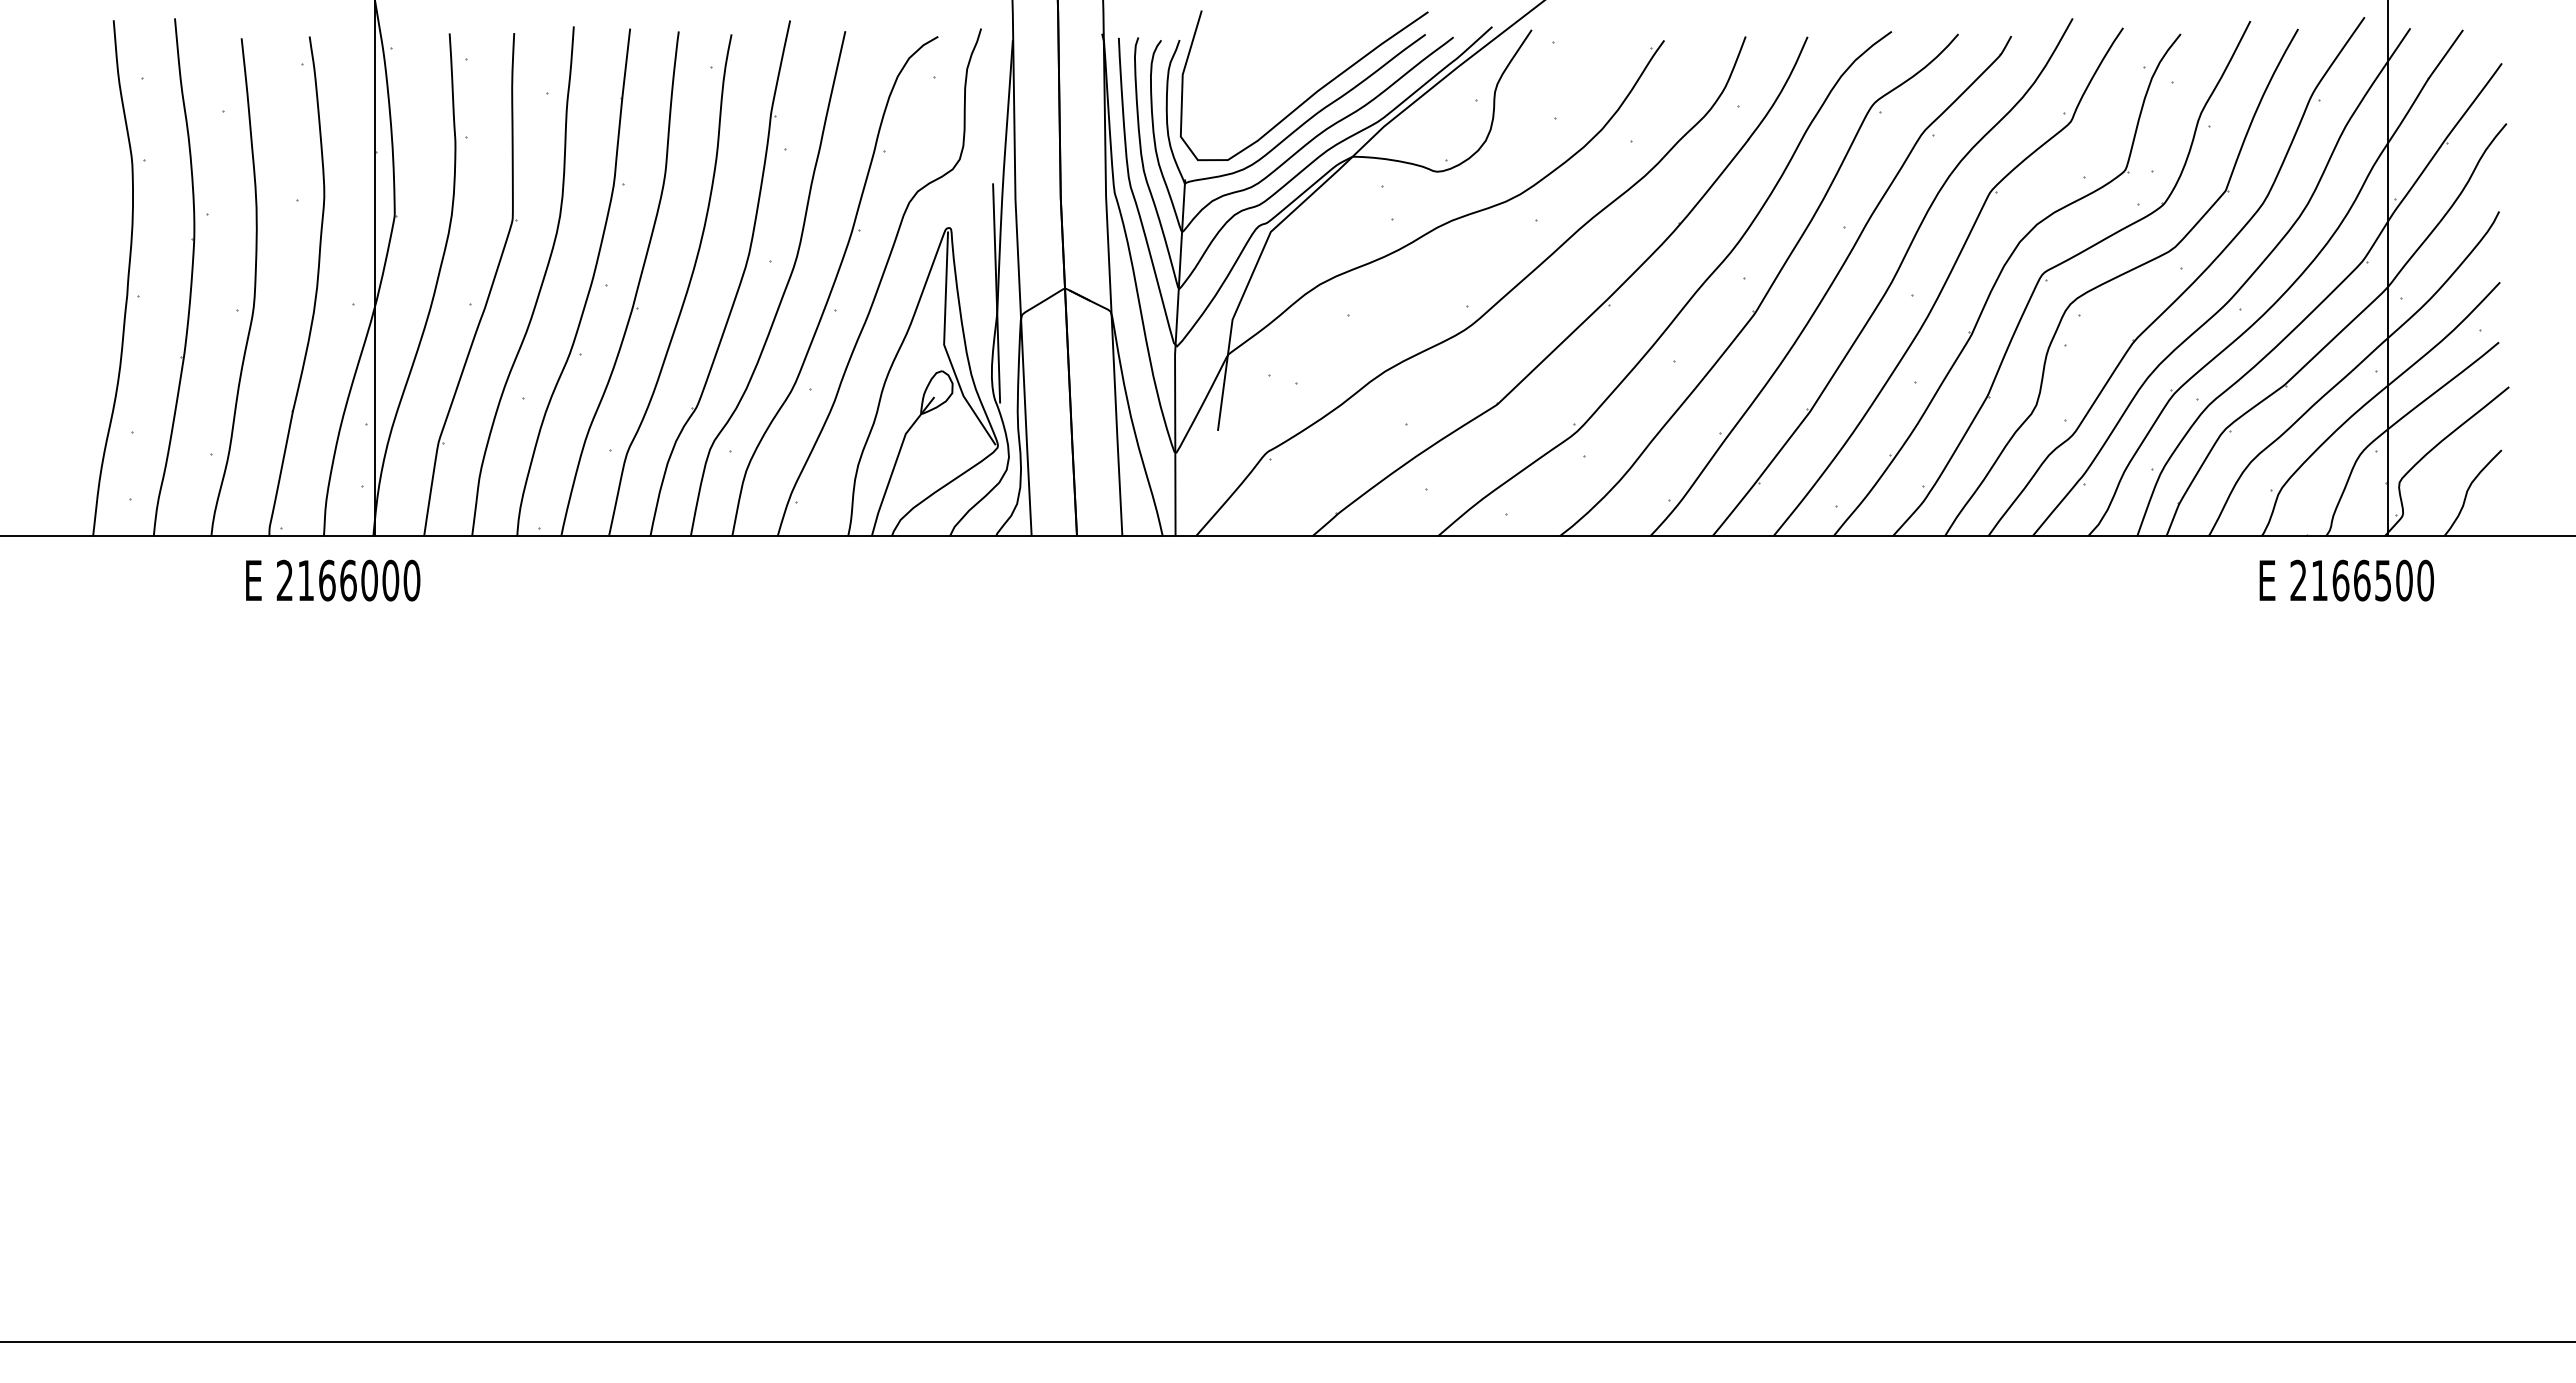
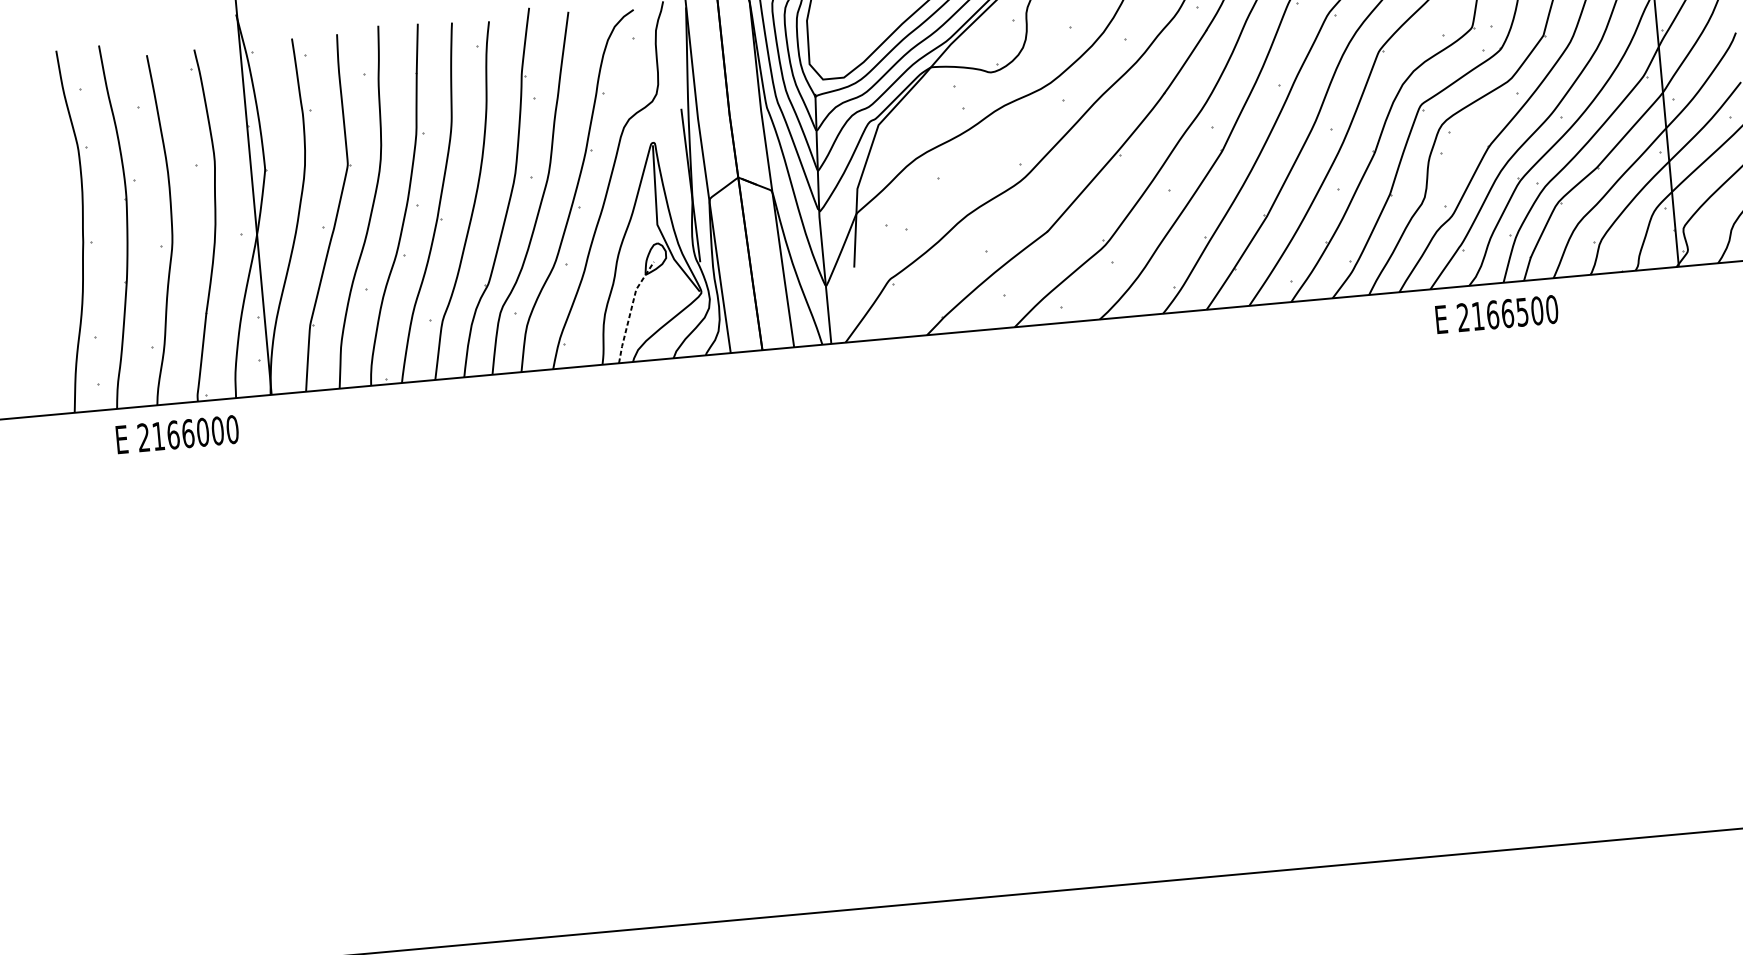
line: (895, 463) -> (630, 310), solid -> dashed
text: (333, 580) -> (177, 434), moved
text: (2346, 580) -> (1496, 314), moved

